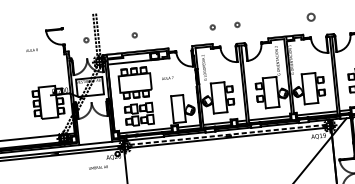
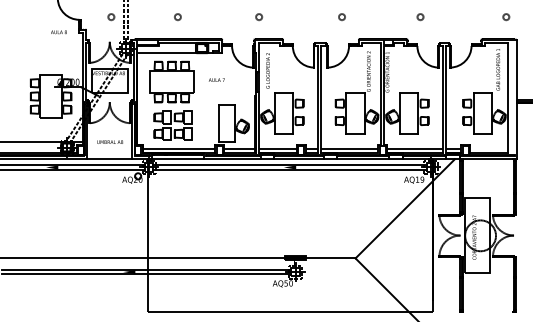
circle: (311, 17) -> (420, 17), size x0.62
circle: (236, 24) -> (341, 16), moved
circle: (213, 27) -> (259, 17), moved
text: (31, 50) -> (58, 32), moved
line: (227, 134) -> (290, 165), dashed -> solid
text: (97, 167) -> (109, 141), moved

